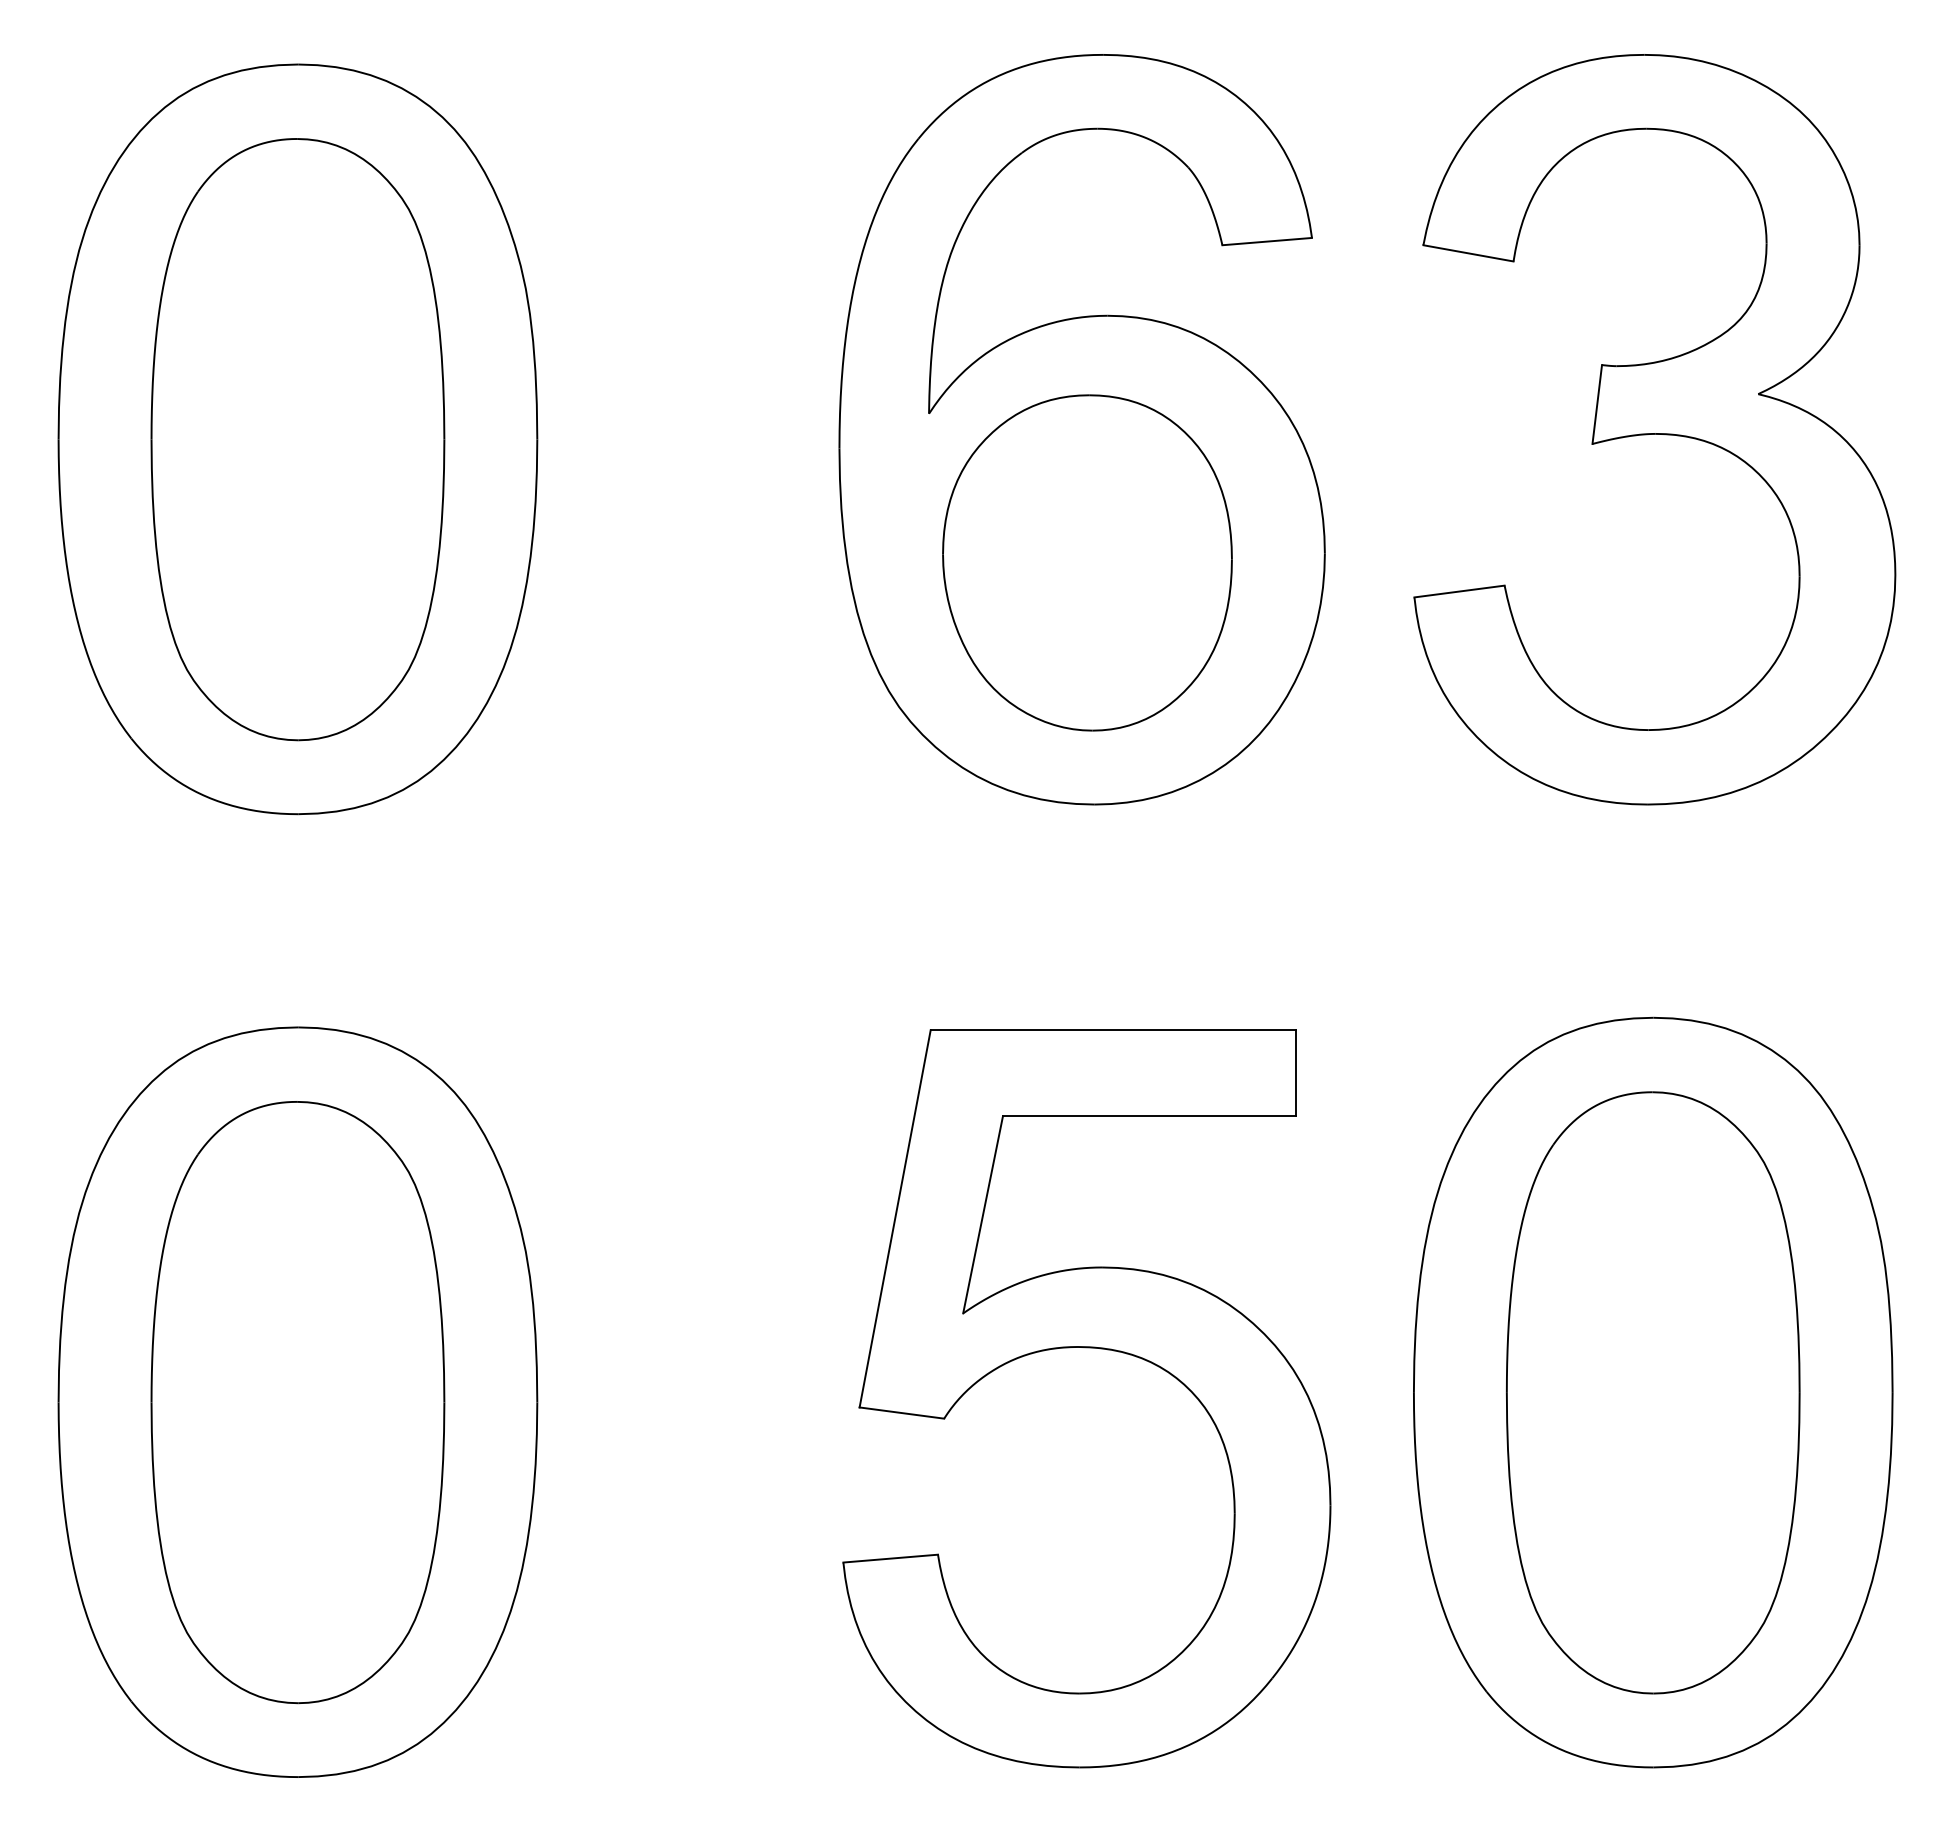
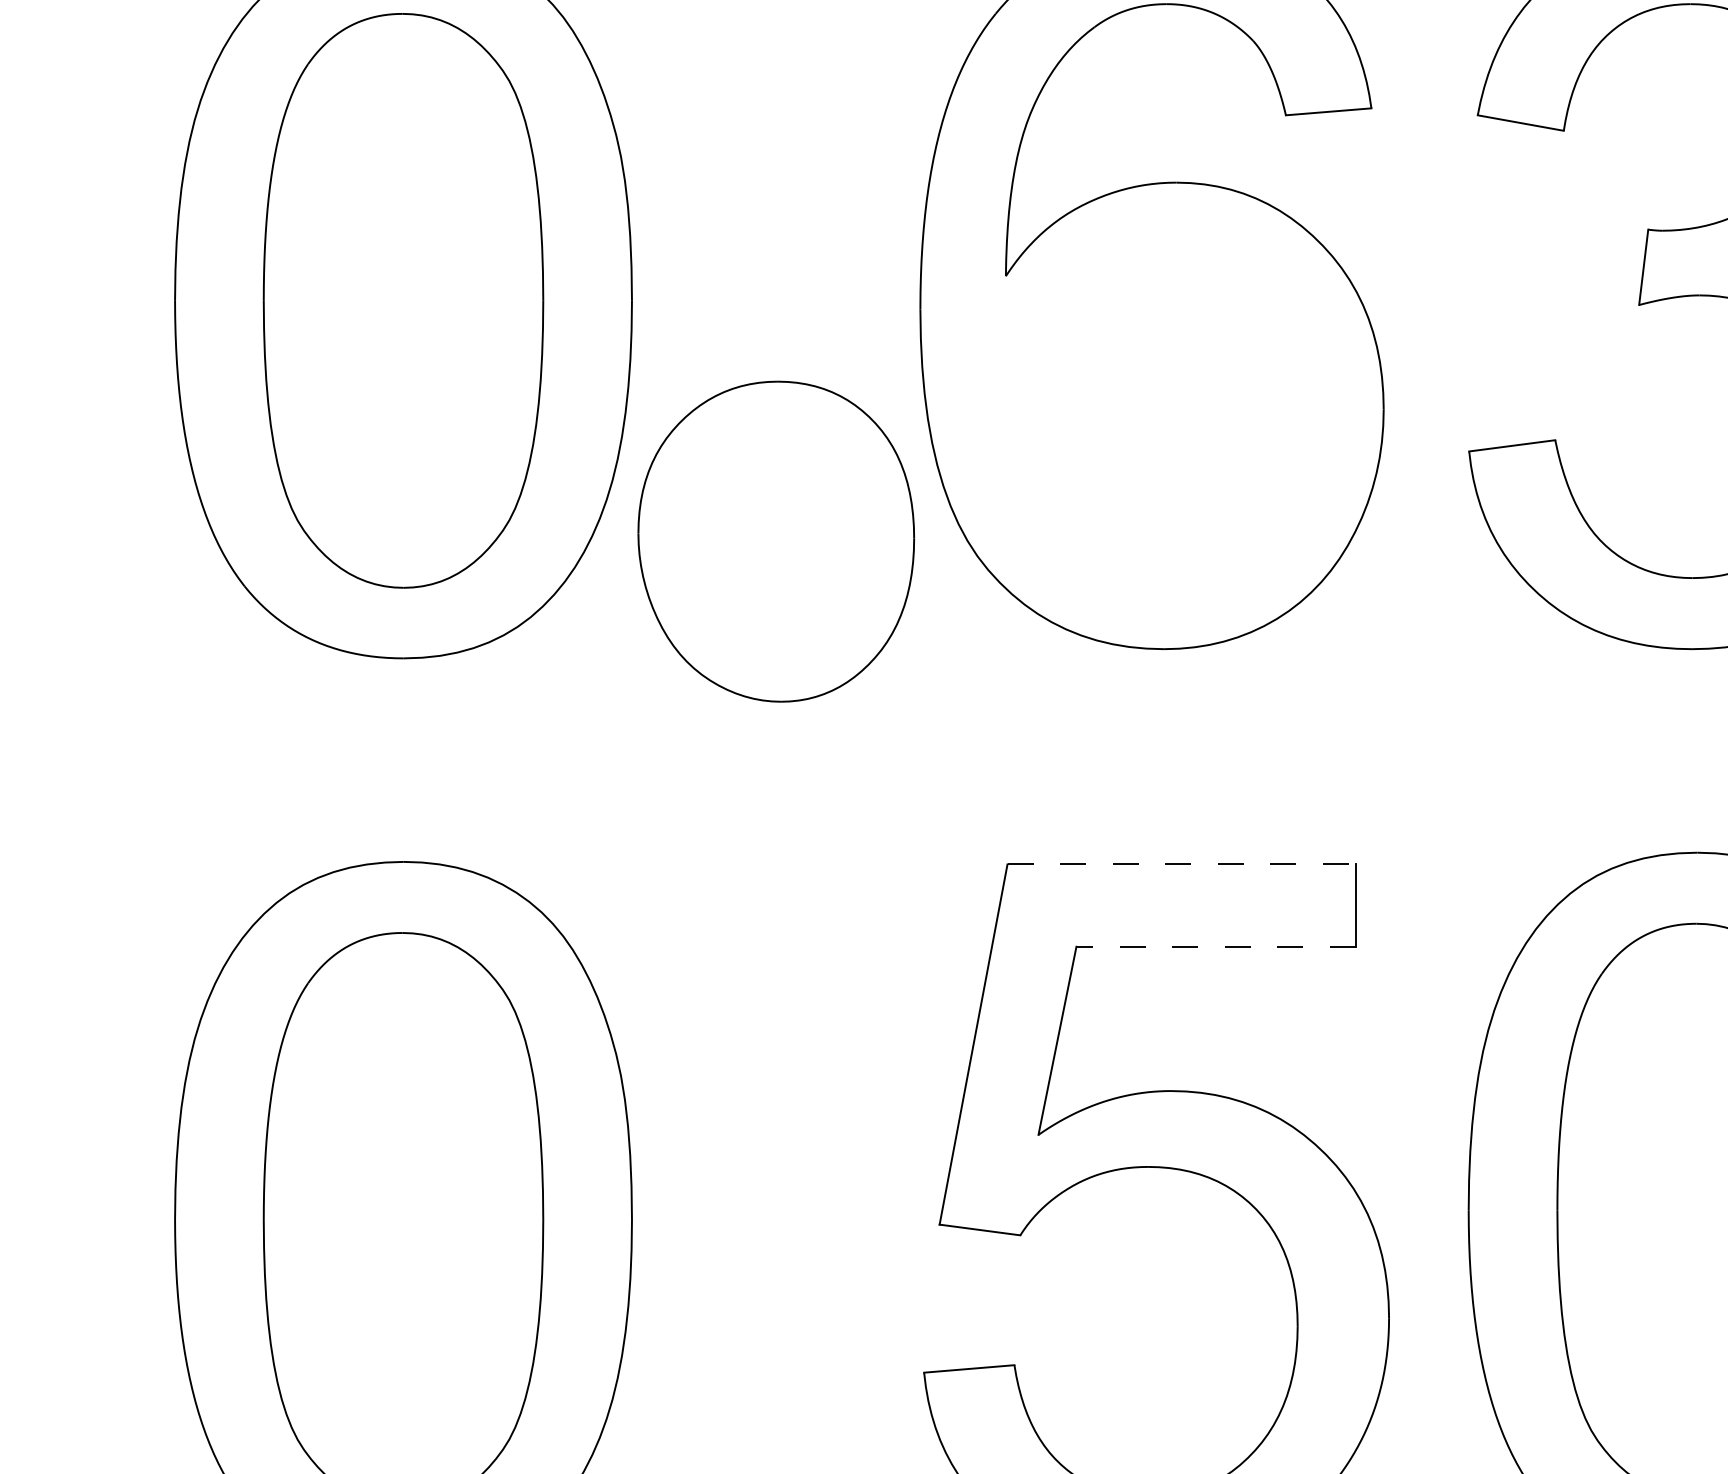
part: (1087, 562) -> (776, 541), moved
line: (1113, 1030) -> (1181, 864), solid -> dashed
line: (1148, 1116) -> (1215, 946), solid -> dashed

